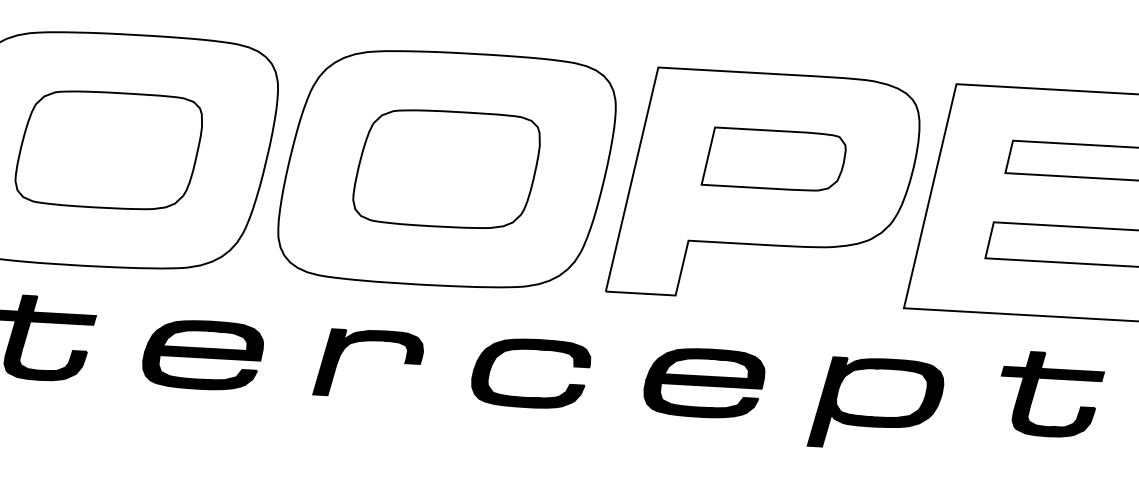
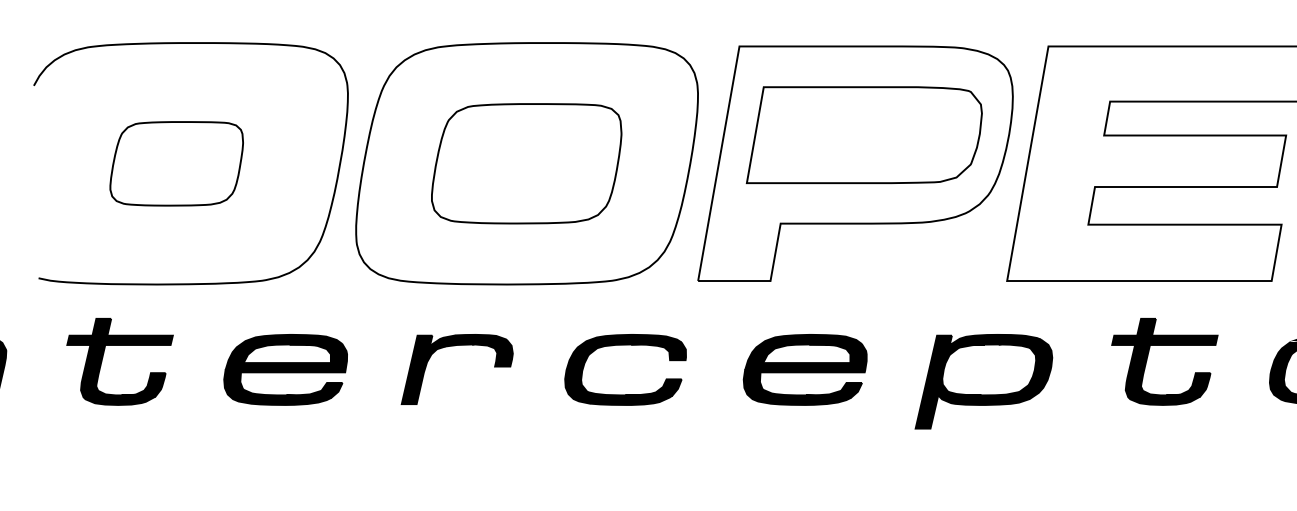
part: (108, 150) -> (176, 163), size x0.7
part: (774, 159) -> (864, 134), size x1.6

